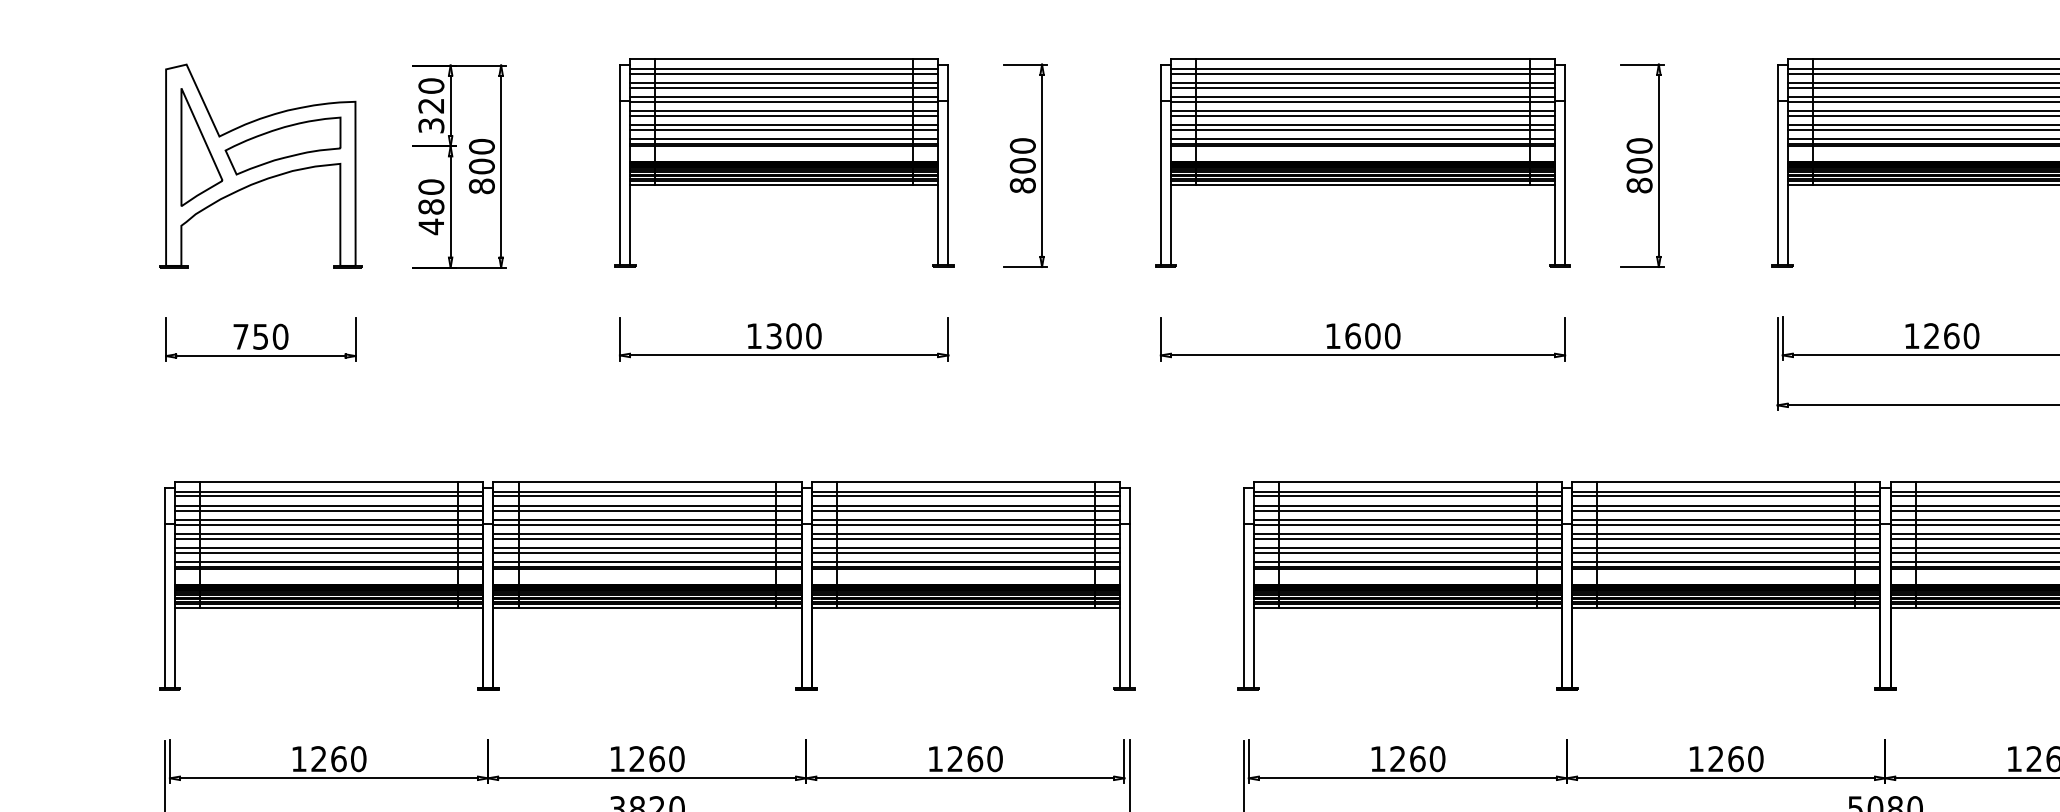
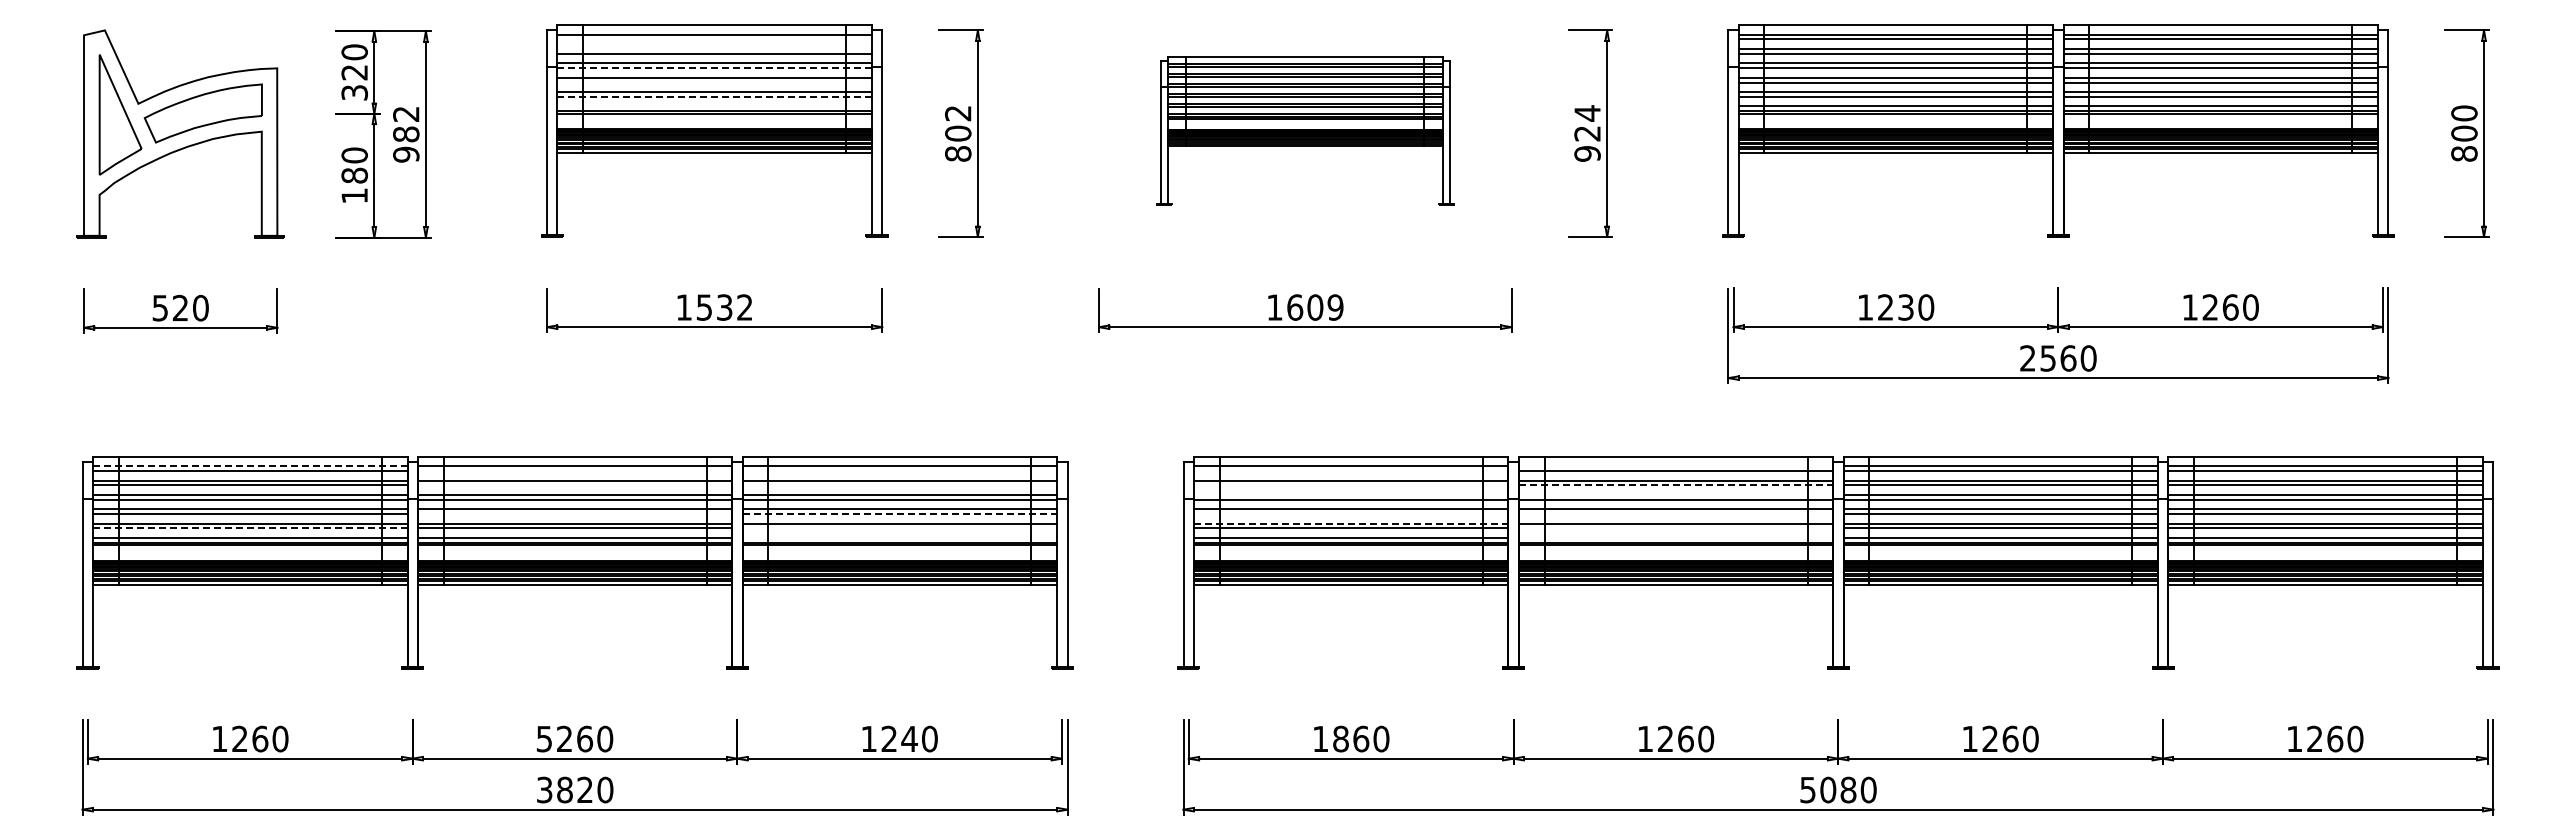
line: (783, 73) -> (714, 39), removed
line: (783, 83) -> (714, 49), removed
line: (784, 101) -> (715, 68), solid -> dashed
line: (783, 115) -> (714, 82), removed
line: (784, 129) -> (715, 96), solid -> dashed
line: (783, 139) -> (714, 106), removed
text: (1023, 146) -> (958, 113), 800 -> 802
part: (1363, 162) -> (1305, 130), size x0.7
text: (1639, 165) -> (1587, 133), 800 -> 924
text: (482, 166) -> (406, 134), 800 -> 982
text: (431, 226) -> (354, 195), 480 -> 180
text: (249, 336) -> (169, 307), 750 -> 520
text: (793, 336) -> (724, 307), 1300 -> 1532
text: (1392, 336) -> (1335, 307), 1600 -> 1609
text: (1952, 336) -> (1906, 307), 1260 -> 1230
line: (329, 491) -> (250, 466), solid -> dashed
line: (1725, 491) -> (1675, 466), removed
line: (646, 496) -> (574, 471), removed
line: (965, 496) -> (899, 471), removed
line: (1407, 496) -> (1350, 471), removed
line: (646, 510) -> (574, 485), removed
line: (965, 510) -> (899, 485), removed
line: (1407, 510) -> (1350, 485), removed
line: (1726, 510) -> (1676, 485), solid -> dashed
line: (1407, 520) -> (1350, 495), removed
line: (1725, 520) -> (1675, 495), removed
line: (646, 539) -> (574, 514), removed
line: (966, 539) -> (900, 514), solid -> dashed
line: (1407, 539) -> (1350, 514), removed
line: (1725, 539) -> (1675, 514), removed
line: (1408, 547) -> (1351, 523), solid -> dashed
line: (329, 552) -> (250, 528), solid -> dashed
line: (965, 552) -> (899, 528), removed
line: (1725, 552) -> (1675, 528), removed
line: (965, 562) -> (899, 538), removed
line: (1725, 562) -> (1675, 538), removed
text: (975, 758) -> (909, 738), 1260 -> 1240
text: (1397, 758) -> (1340, 738), 1260 -> 1860
text: (616, 759) -> (543, 739), 1260 -> 5260

